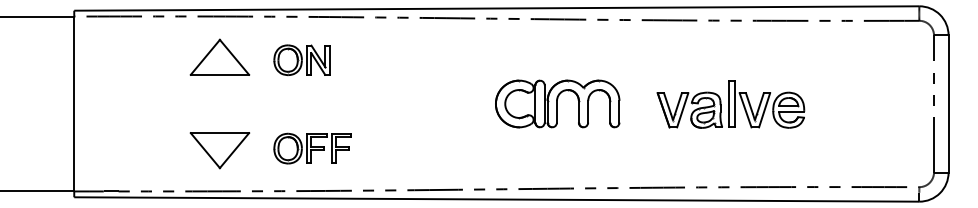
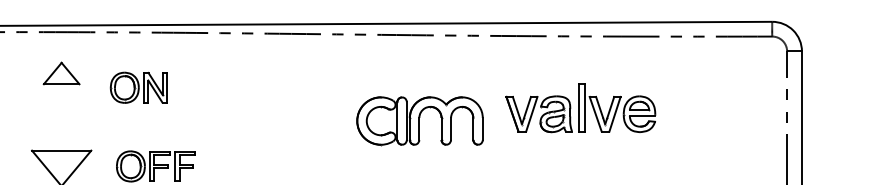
part: (219, 56) -> (61, 72), size x0.6
part: (301, 59) -> (138, 87), moved
part: (557, 103) -> (419, 120), moved
part: (730, 104) -> (580, 108), moved

